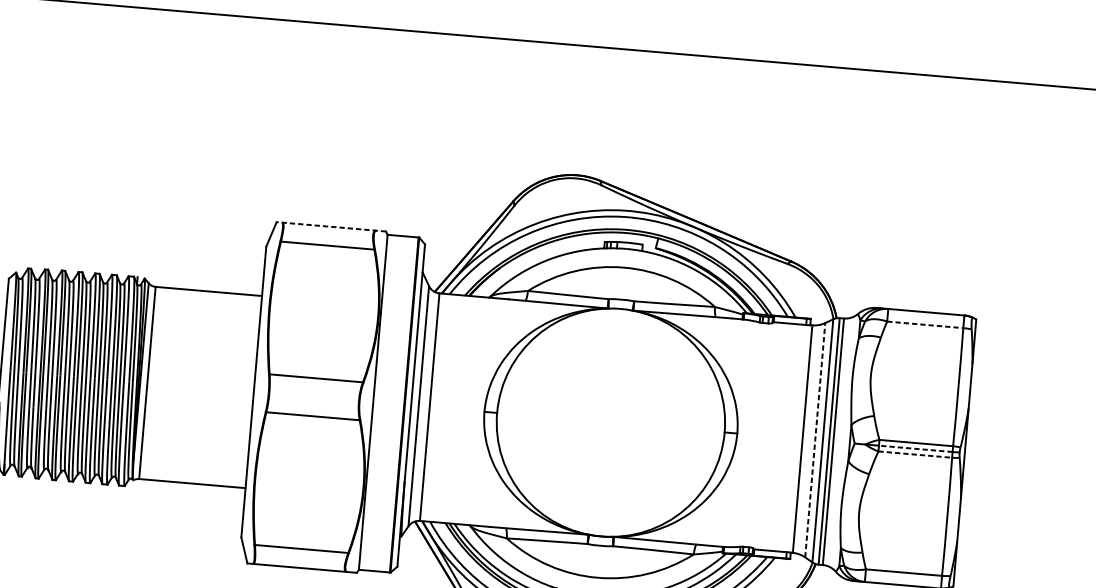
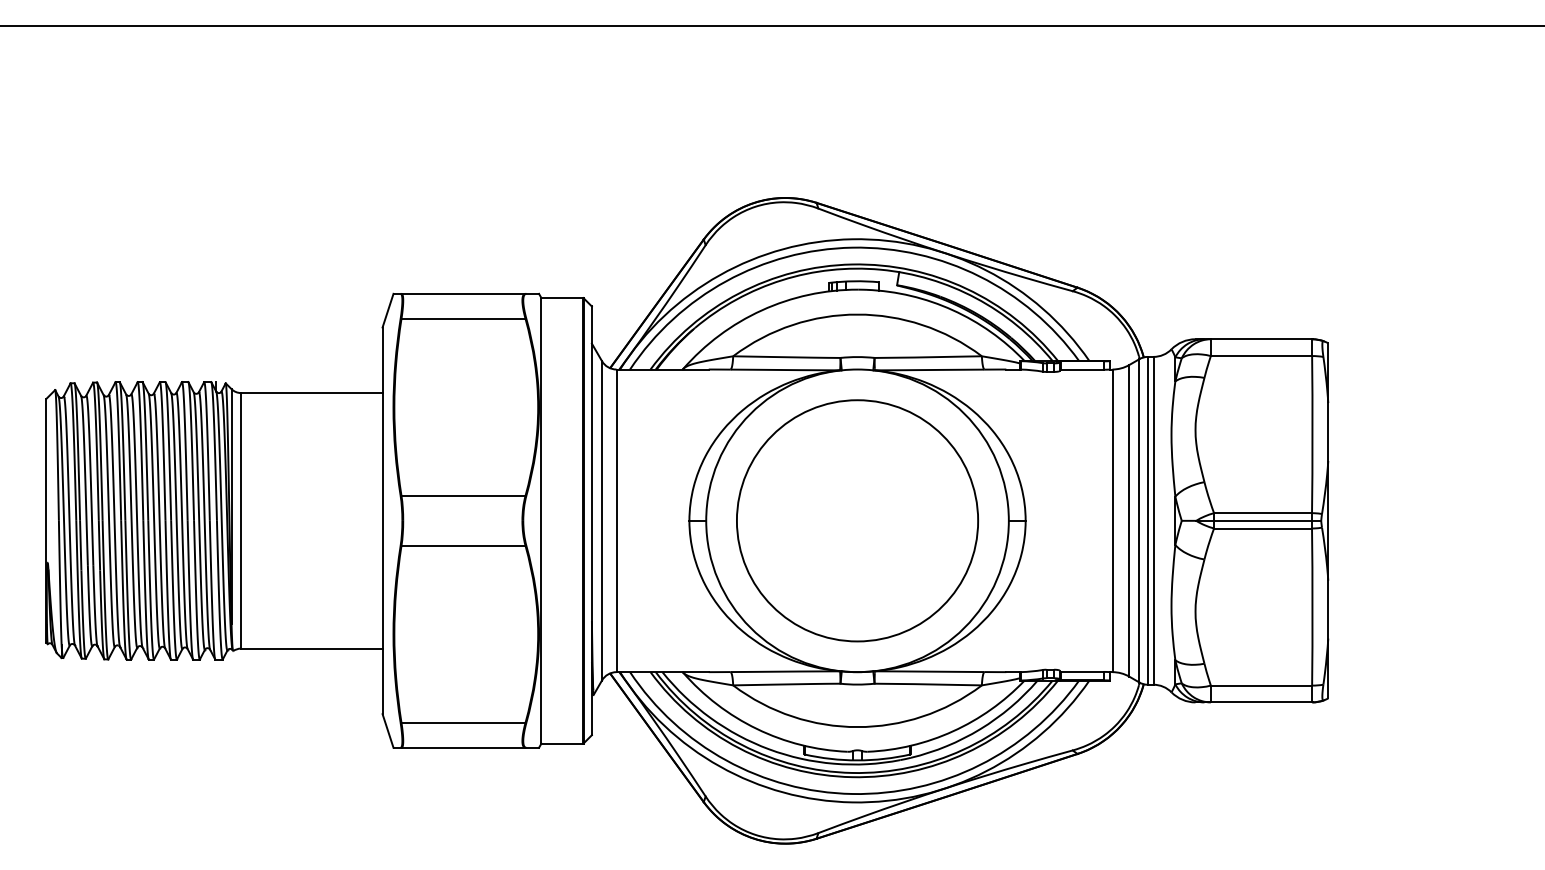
line: (331, 226) -> (466, 293), dashed -> solid
line: (925, 325) -> (1261, 356), dashed -> solid
circle: (610, 422) -> (857, 520), added
line: (815, 439) -> (1129, 520), dashed -> solid
line: (916, 448) -> (1263, 520), dashed -> solid
line: (915, 454) -> (1263, 528), dashed -> solid

